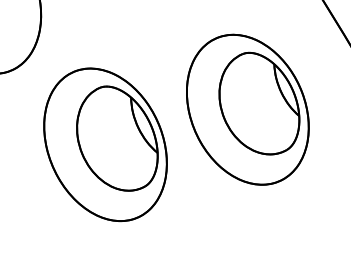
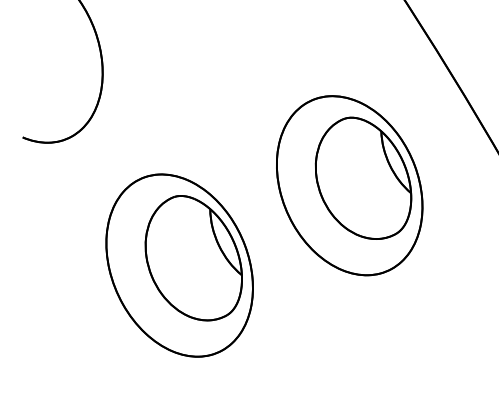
part: (105, 144) -> (179, 265), moved

